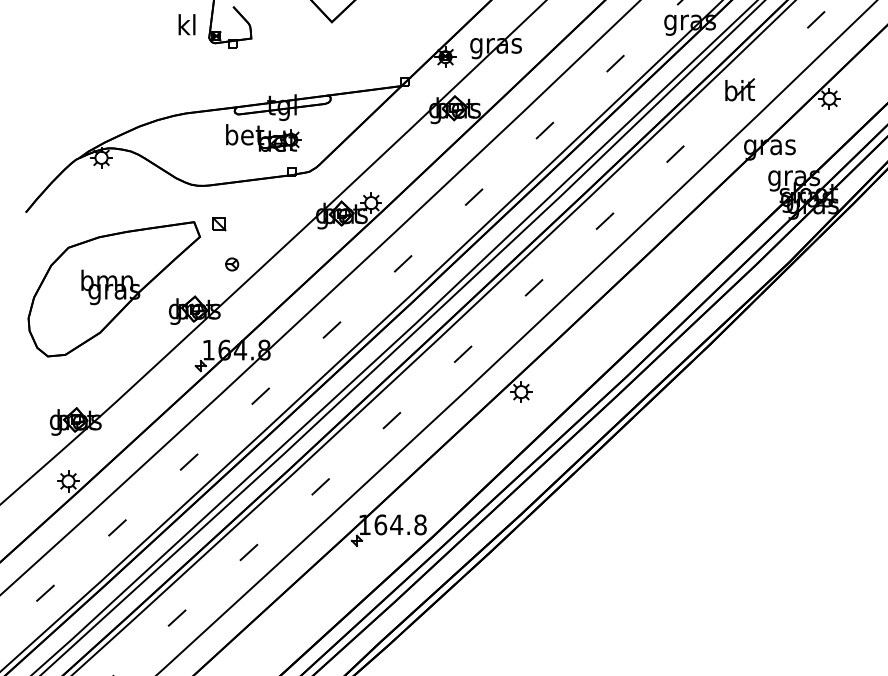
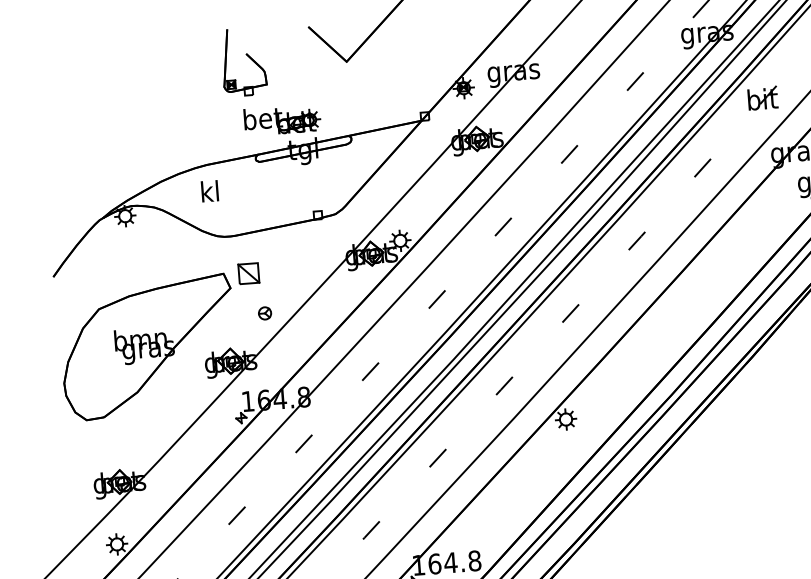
text: (186, 24) -> (209, 191), moved
part: (263, 137) -> (281, 119), moved
part: (219, 224) -> (249, 274), size x1.6

